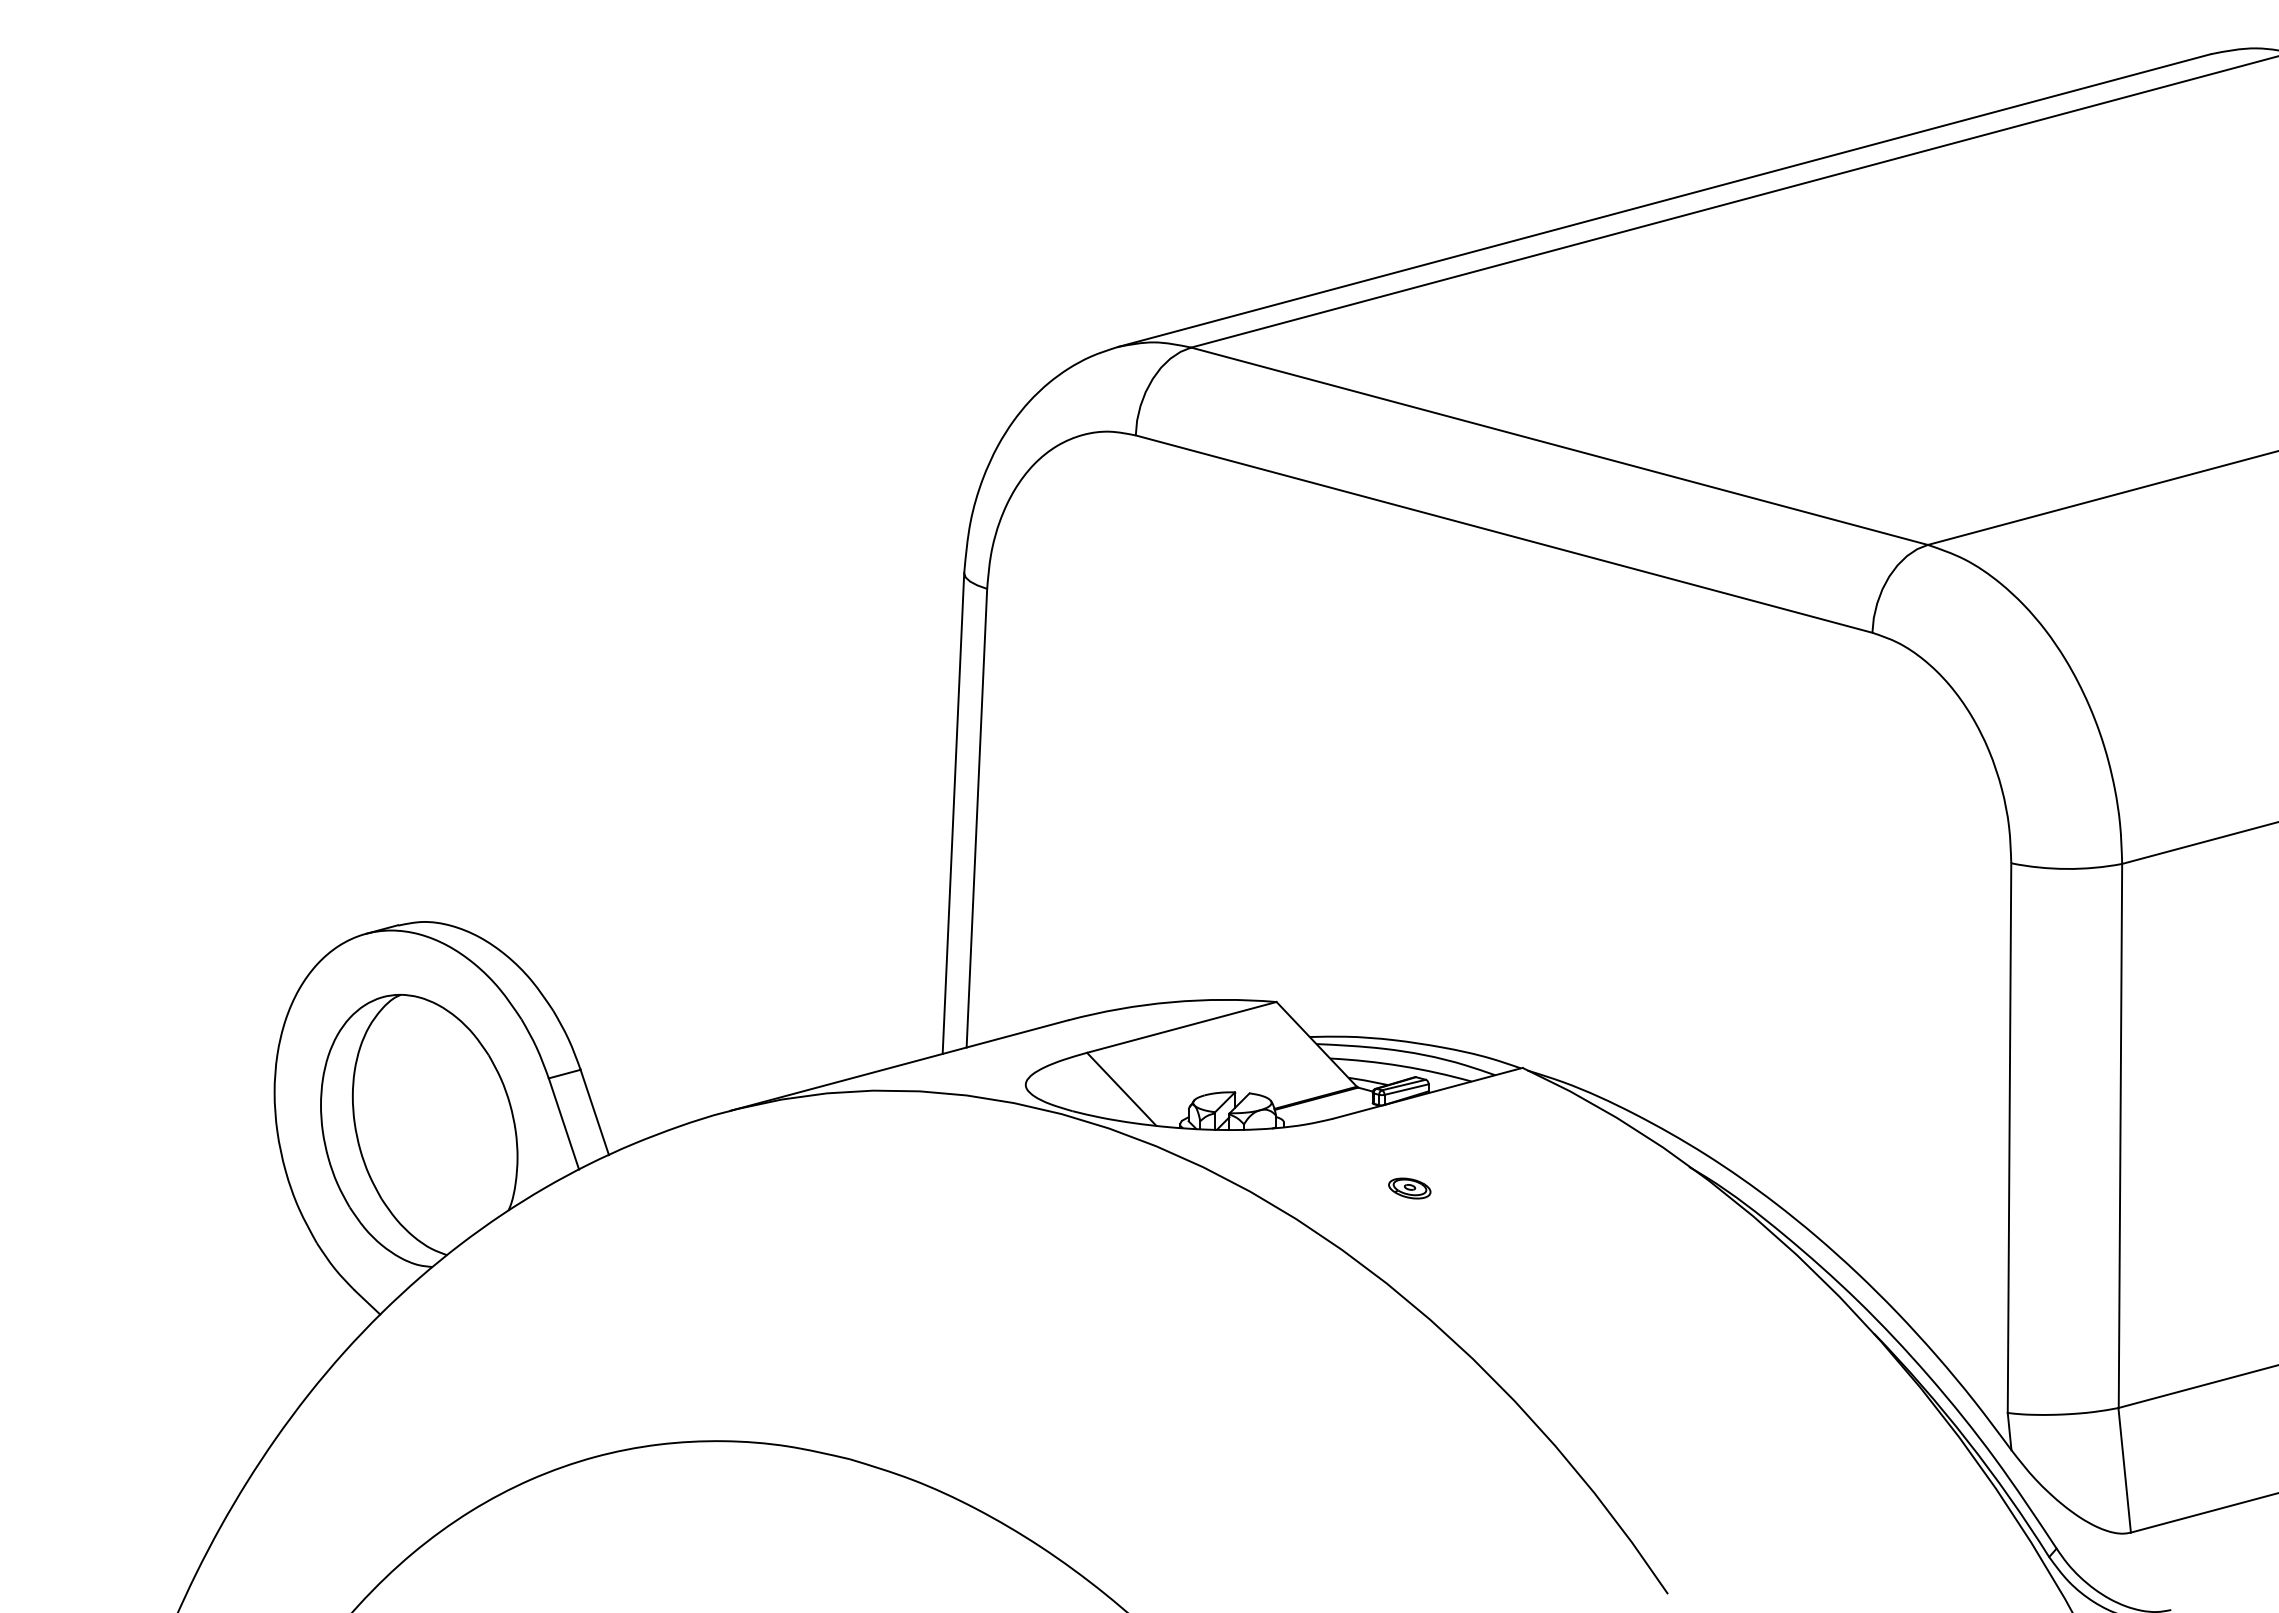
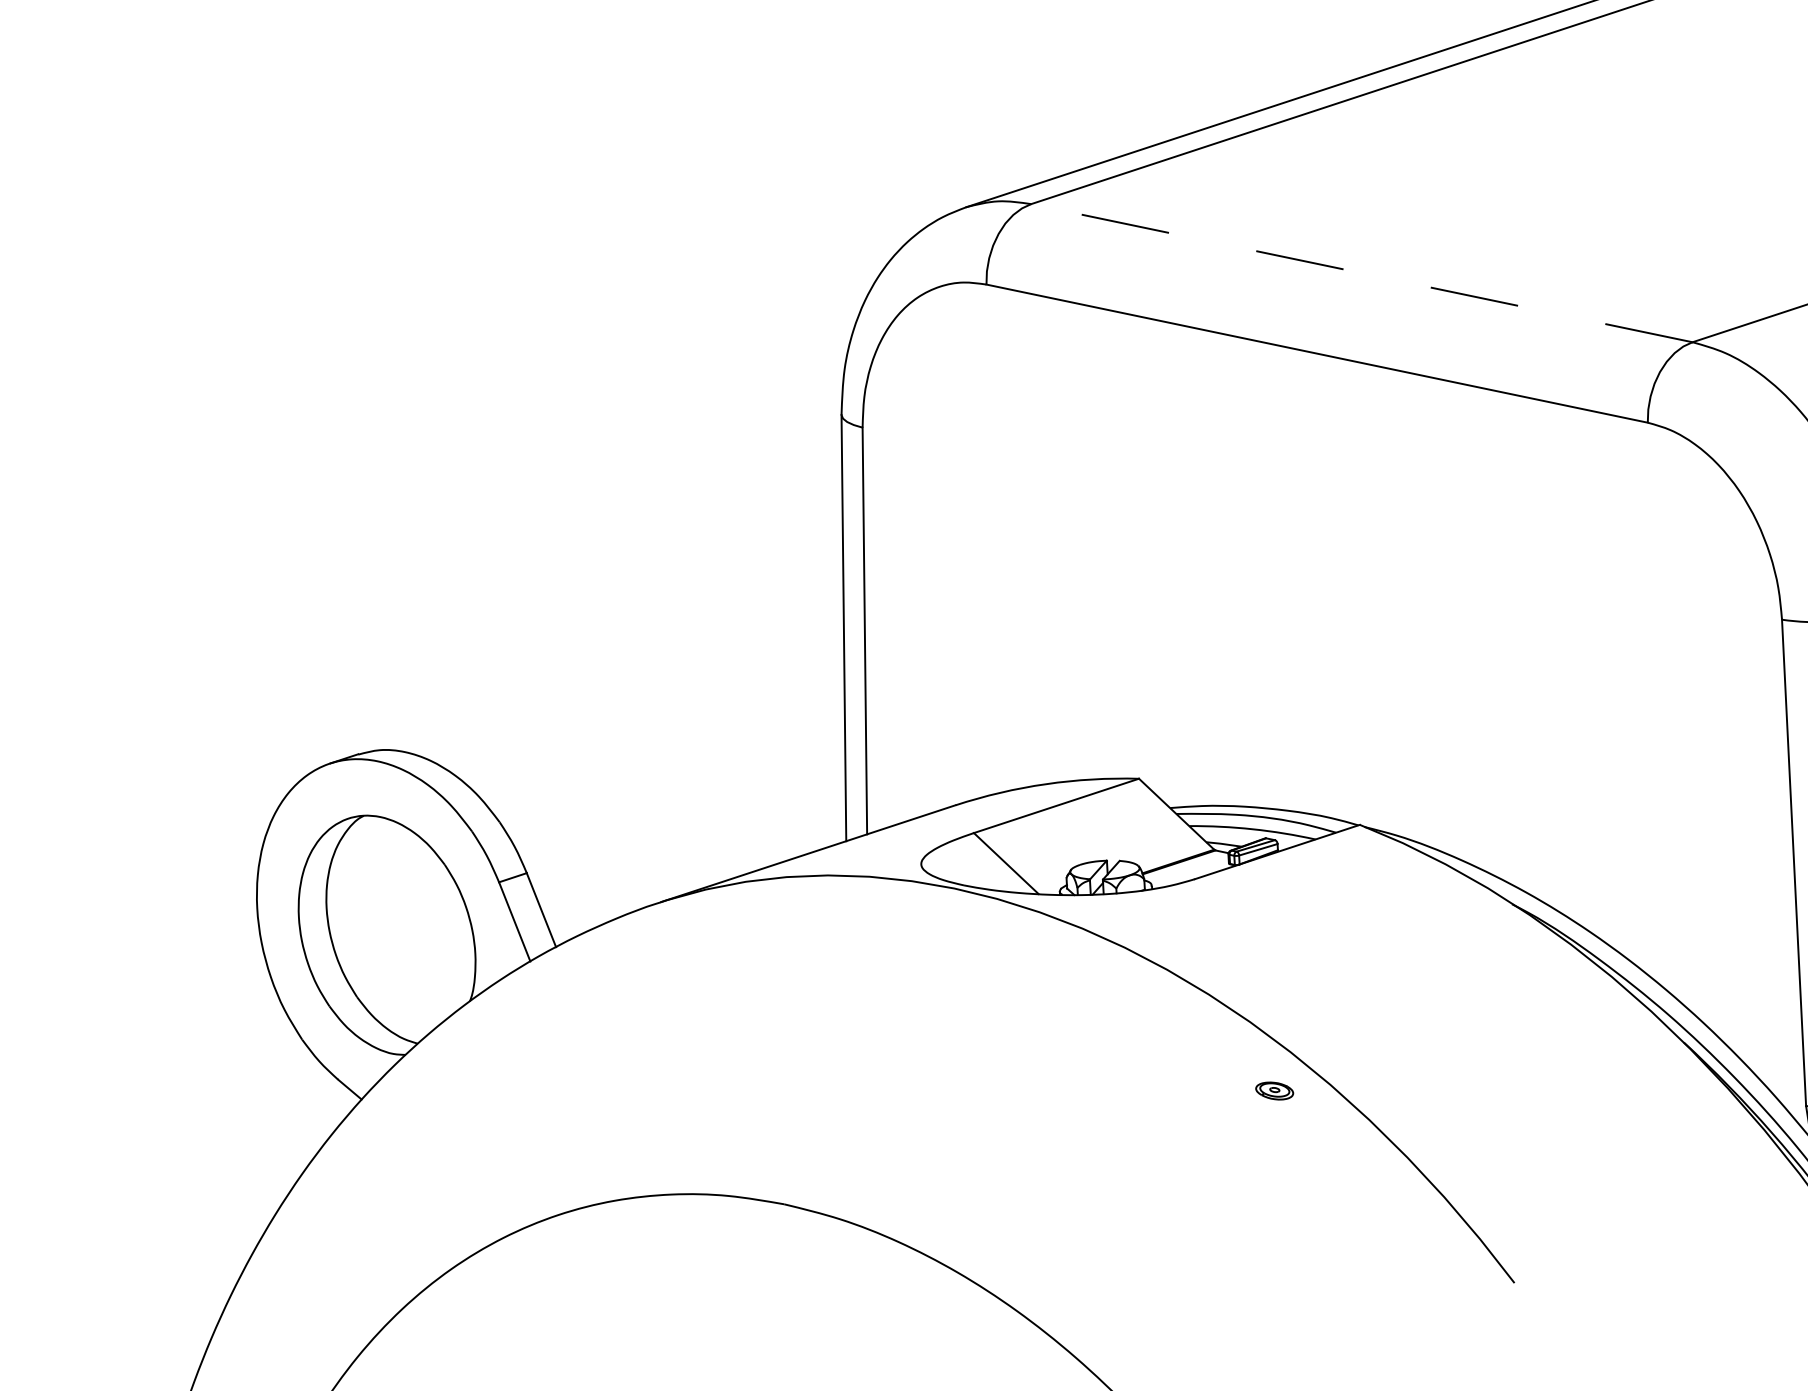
line: (1559, 446) -> (1361, 273), solid -> dashed
part: (1409, 1188) -> (1274, 1091), moved

